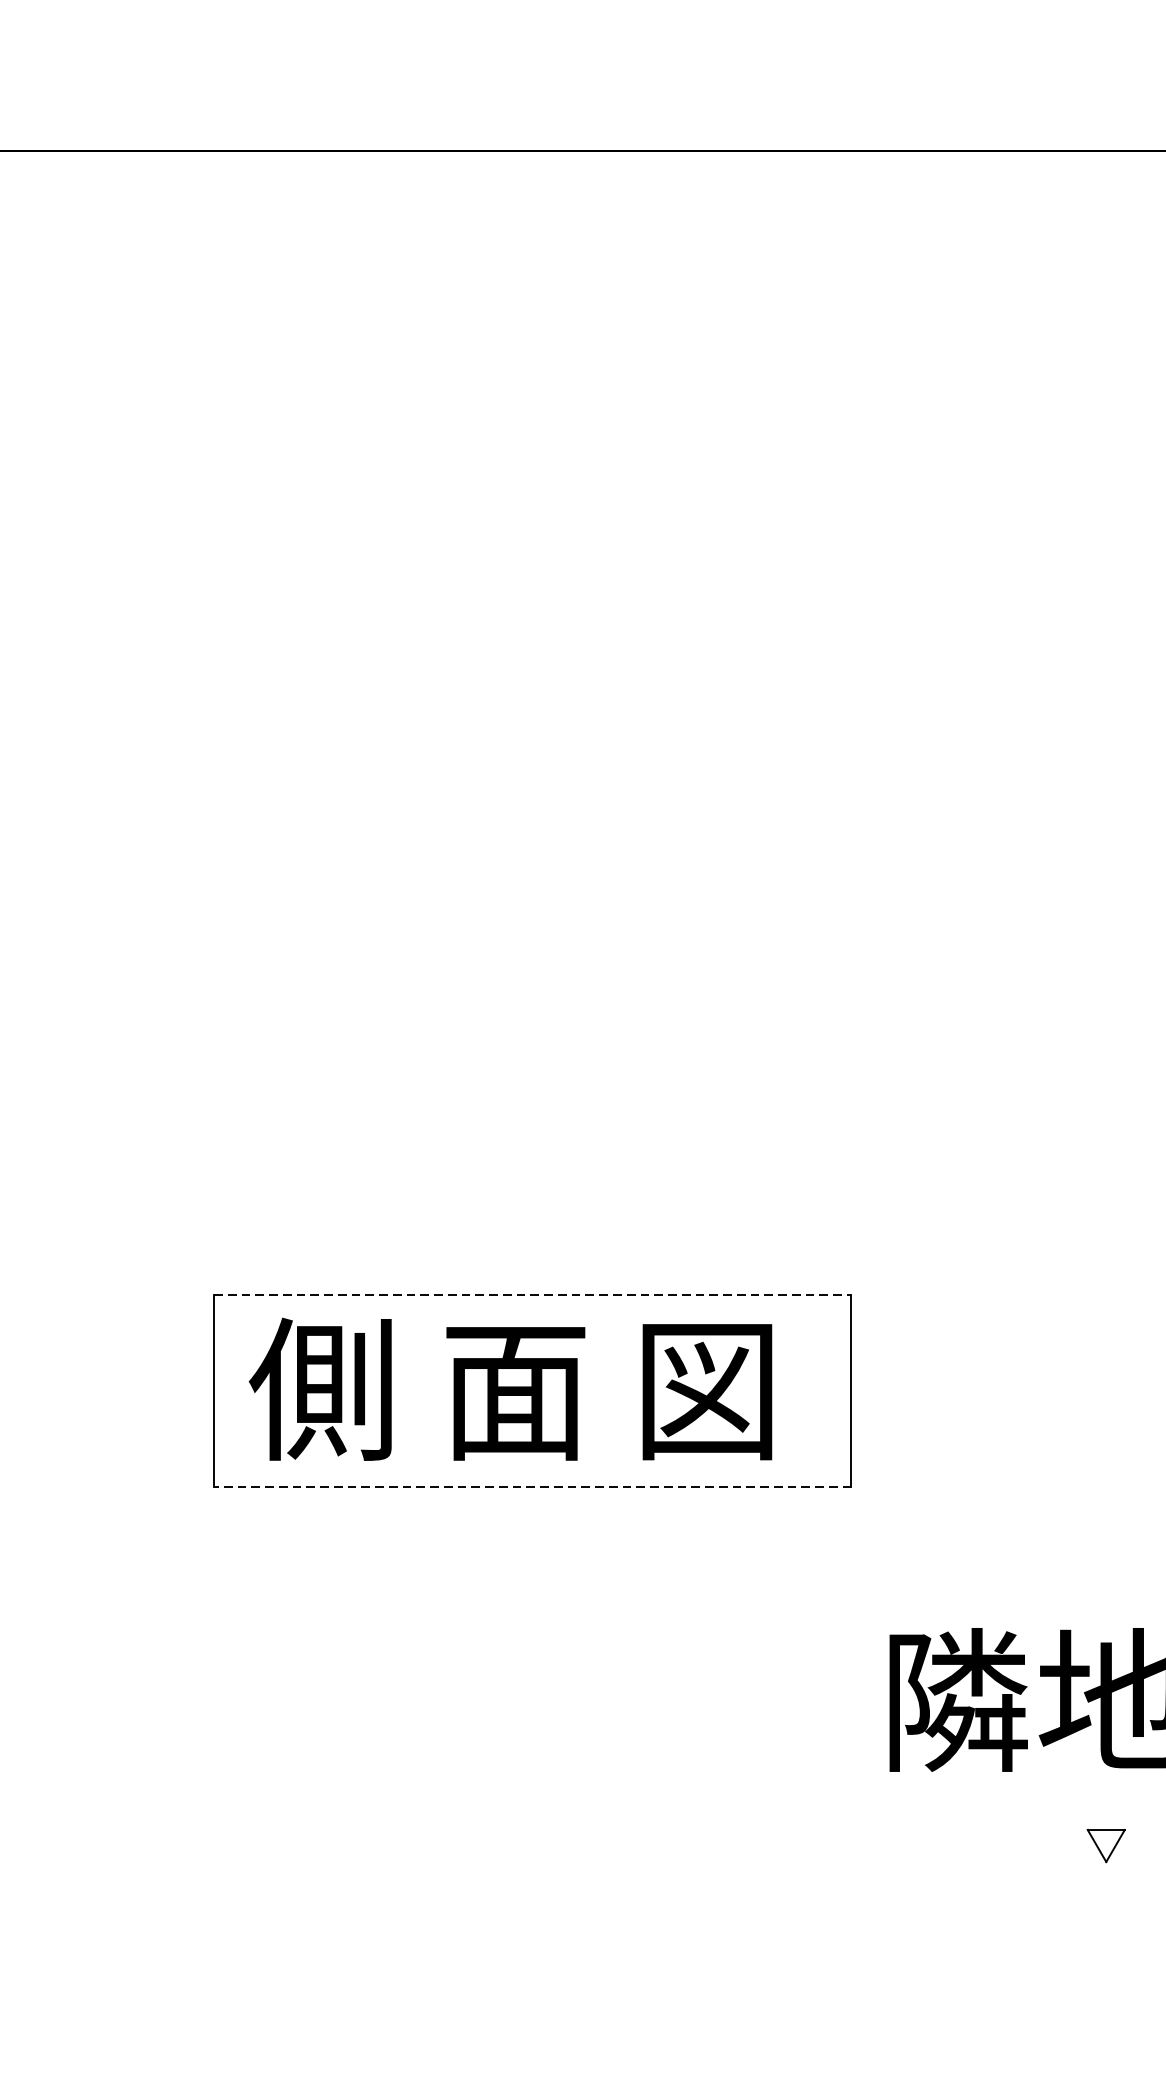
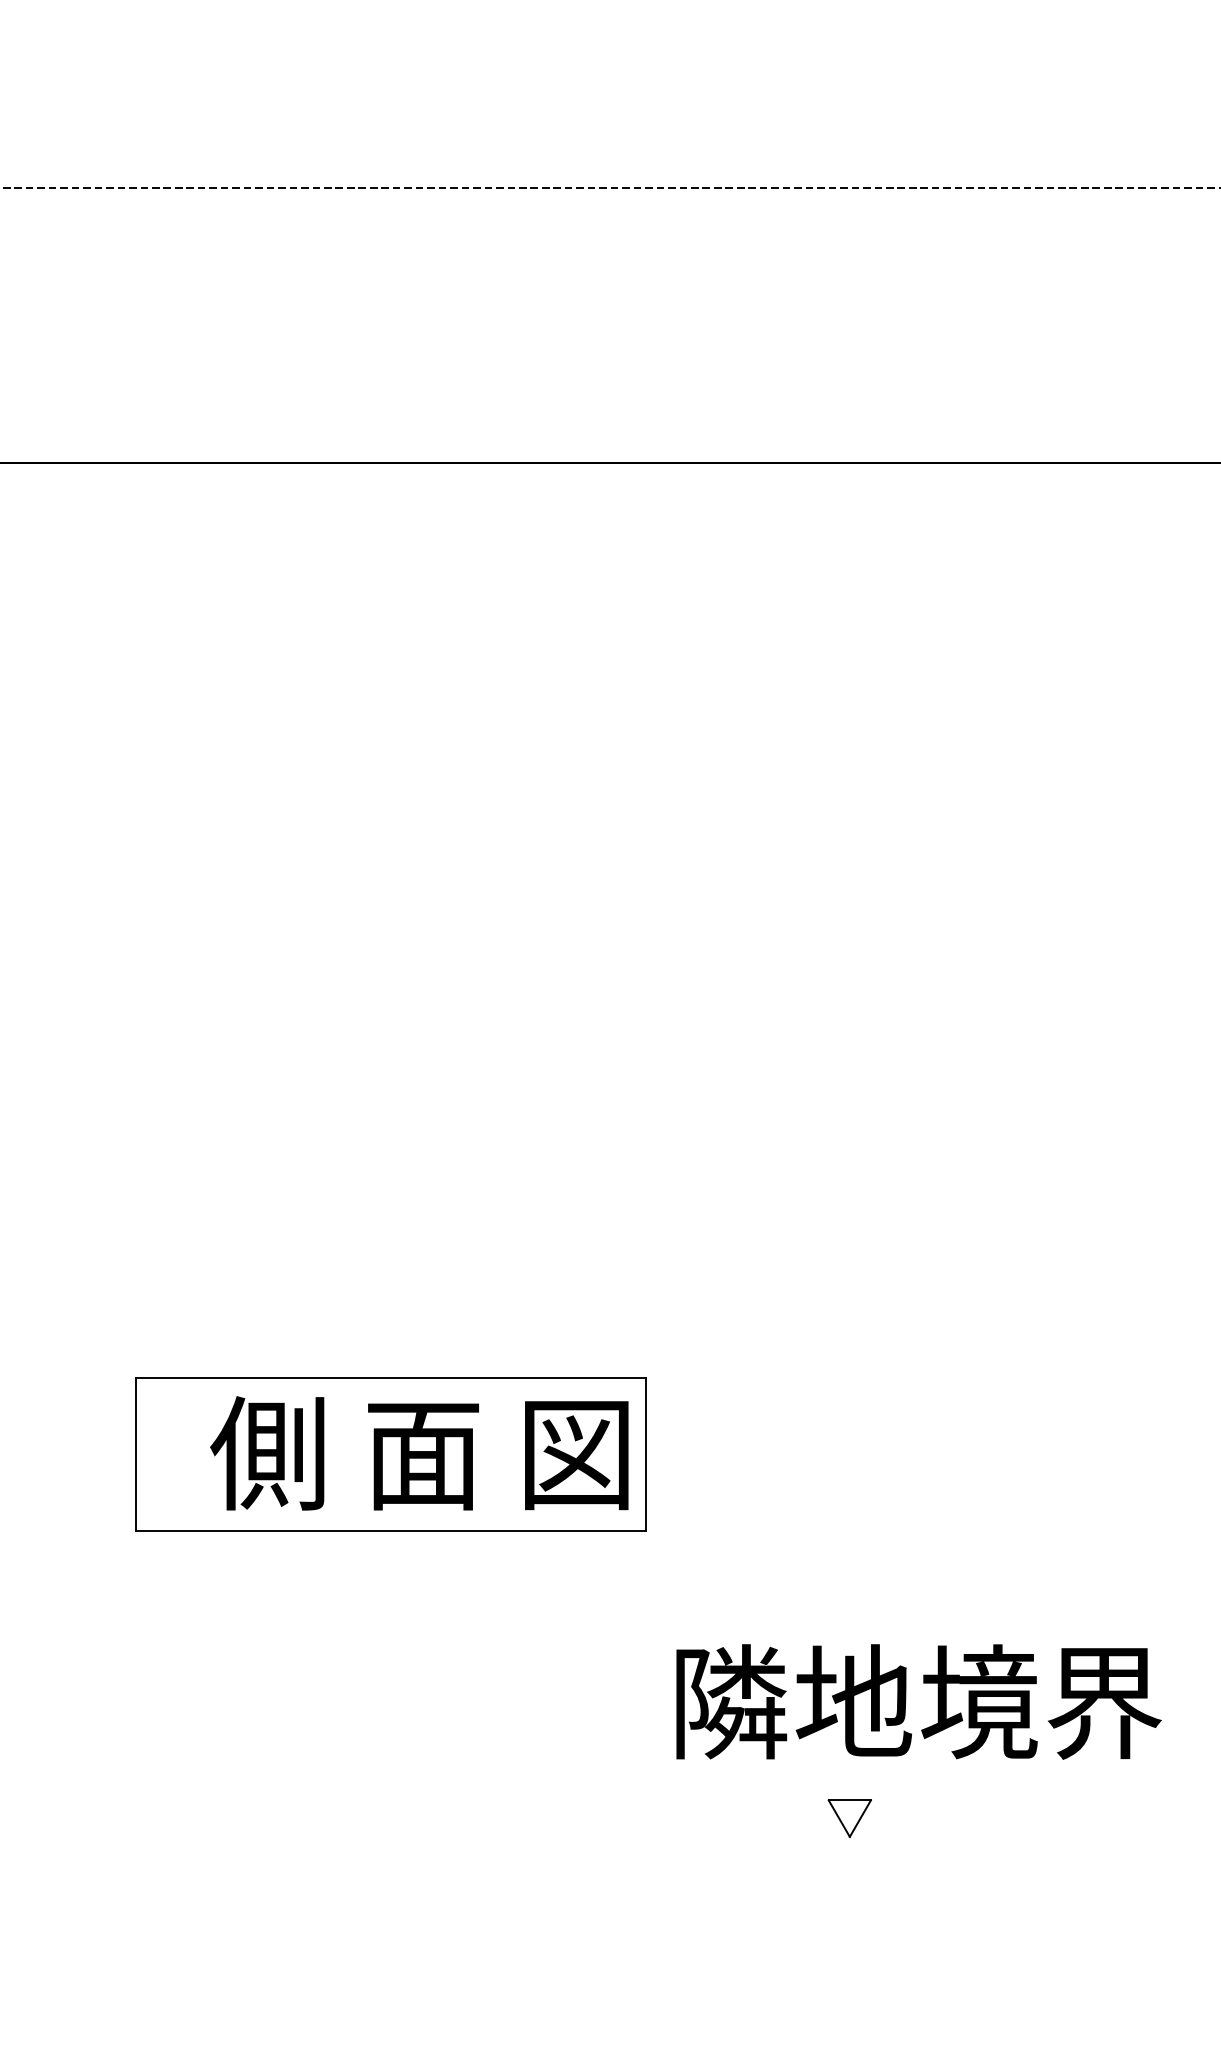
line: (533, 1295) -> (391, 1378), dashed -> solid
text: (510, 1389) -> (419, 1453), moved
line: (533, 1487) -> (391, 1531), dashed -> solid
part: (1105, 1845) -> (849, 1818), size x1.43

